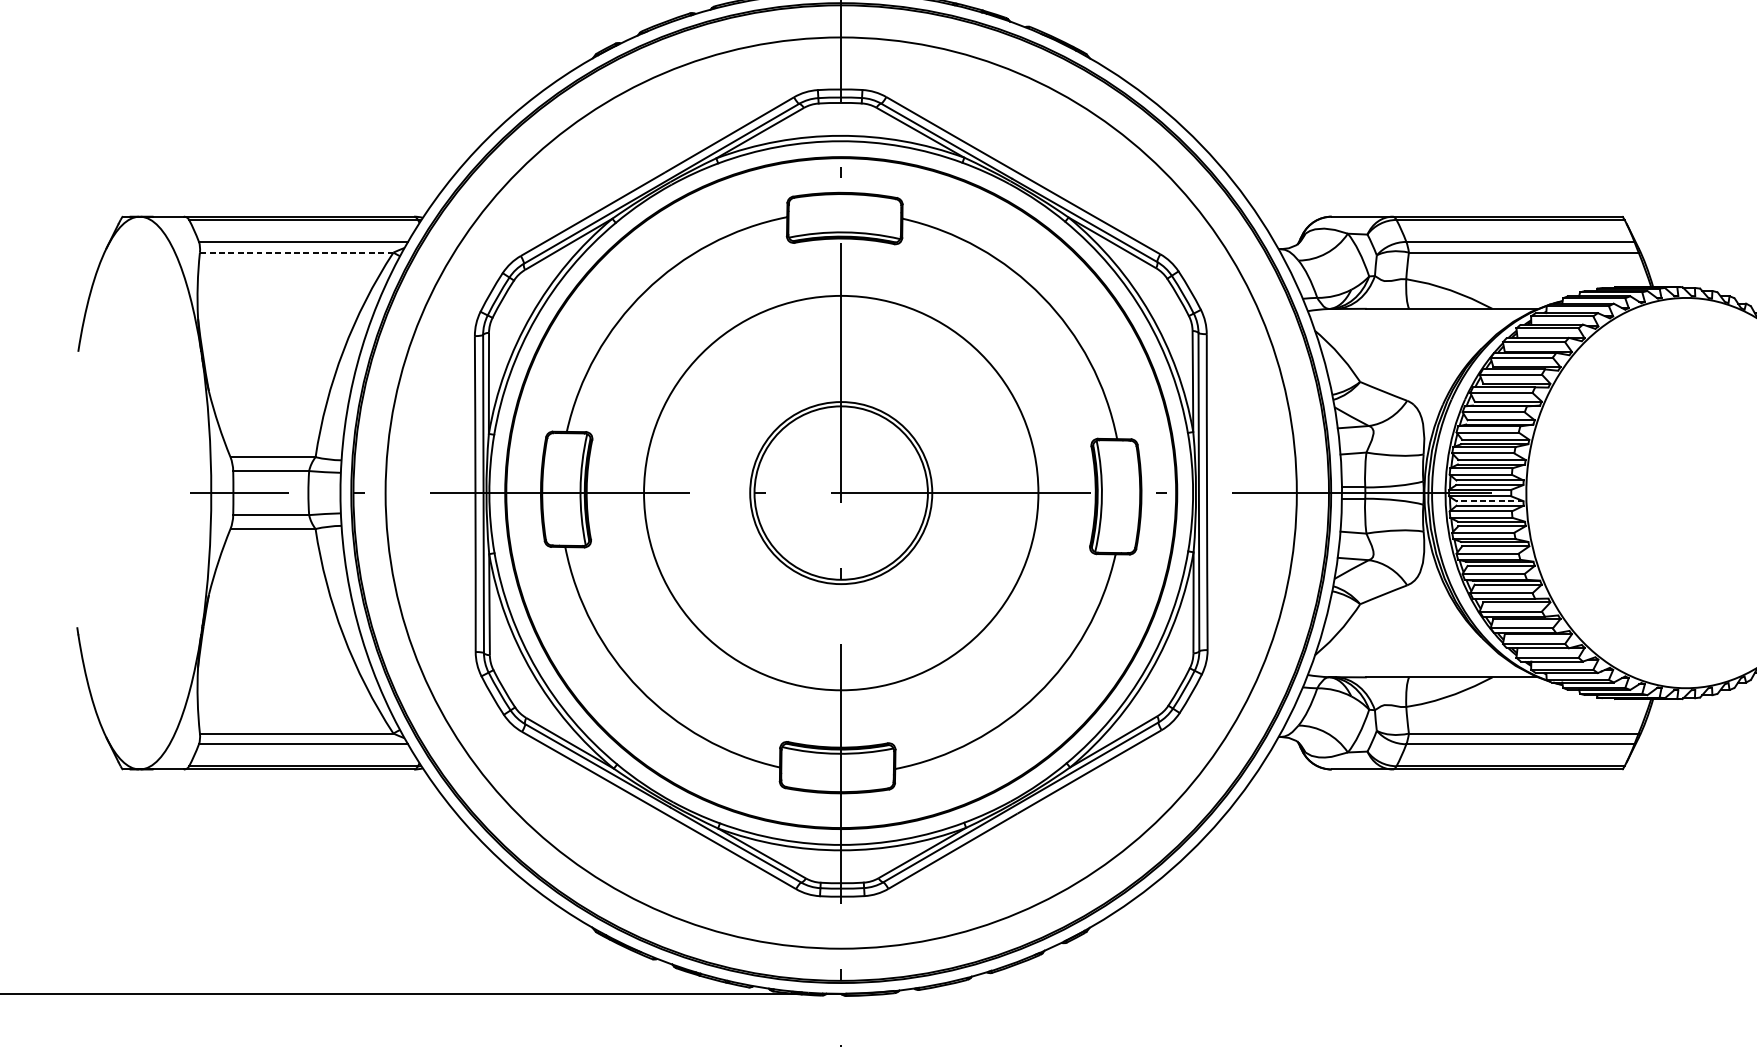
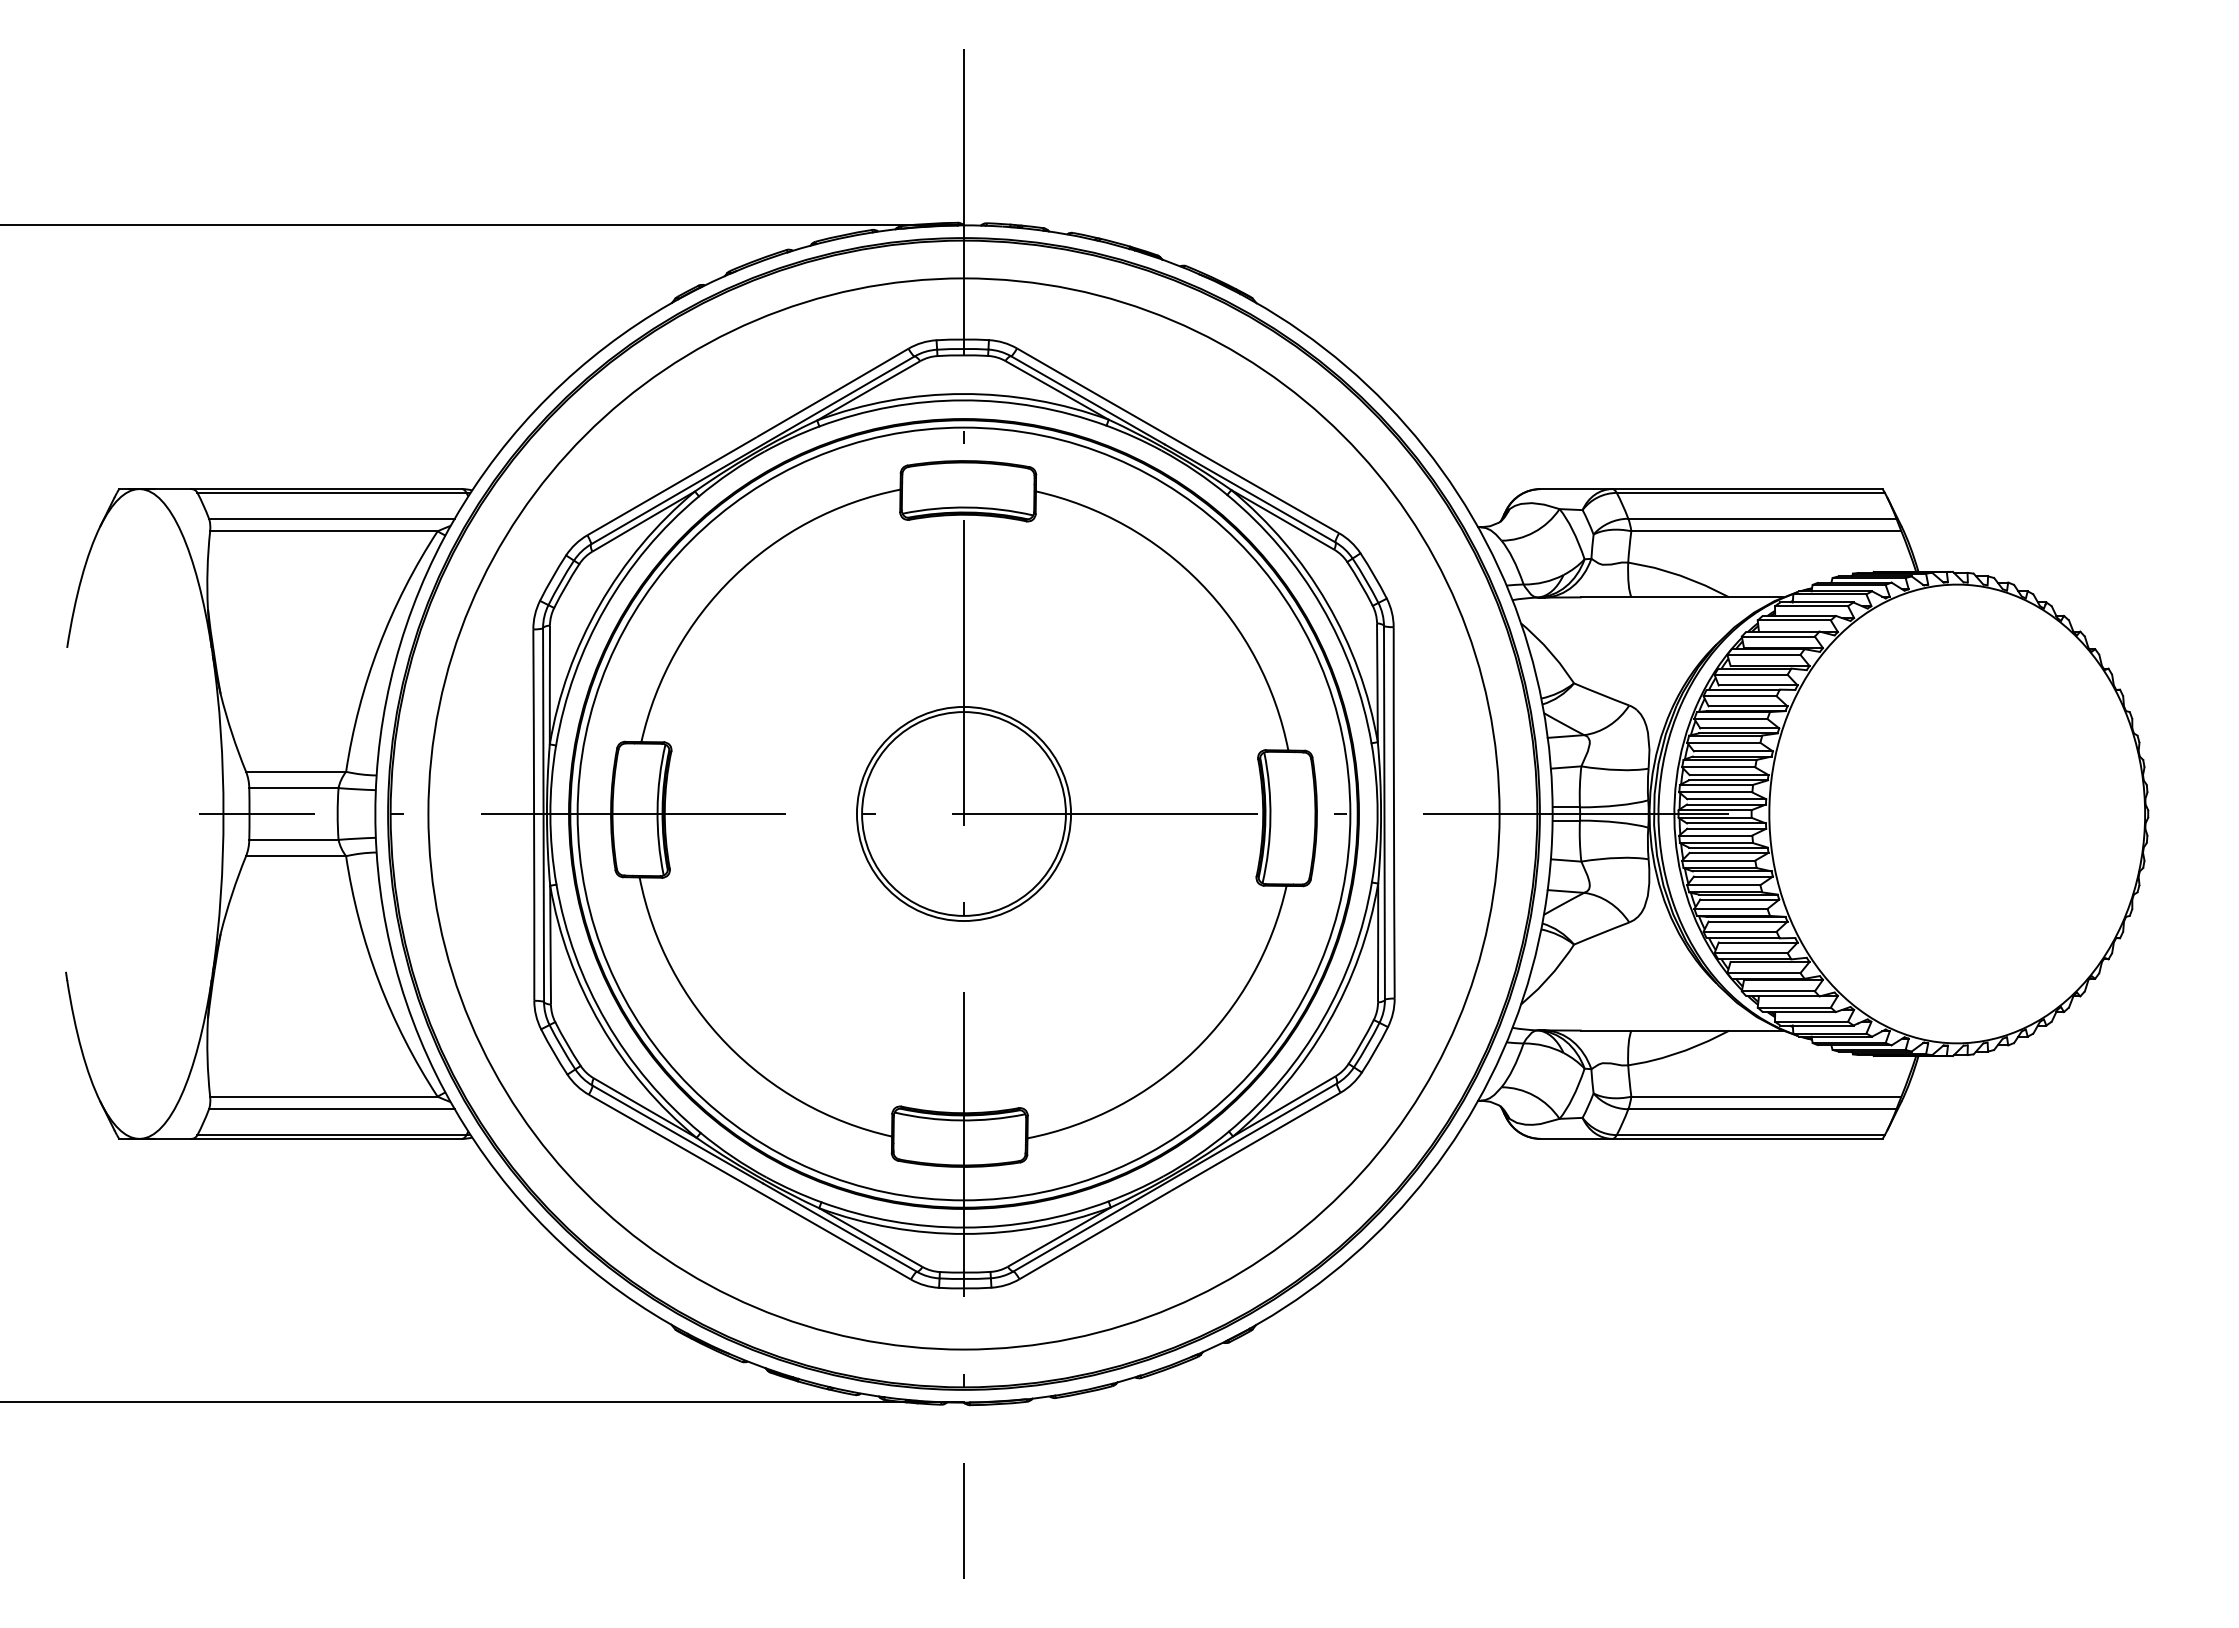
line: (296, 252) -> (323, 531), dashed -> solid
circle: (840, 492) -> (963, 813), size x1.67
line: (1489, 501) -> (1726, 823), dashed -> solid

